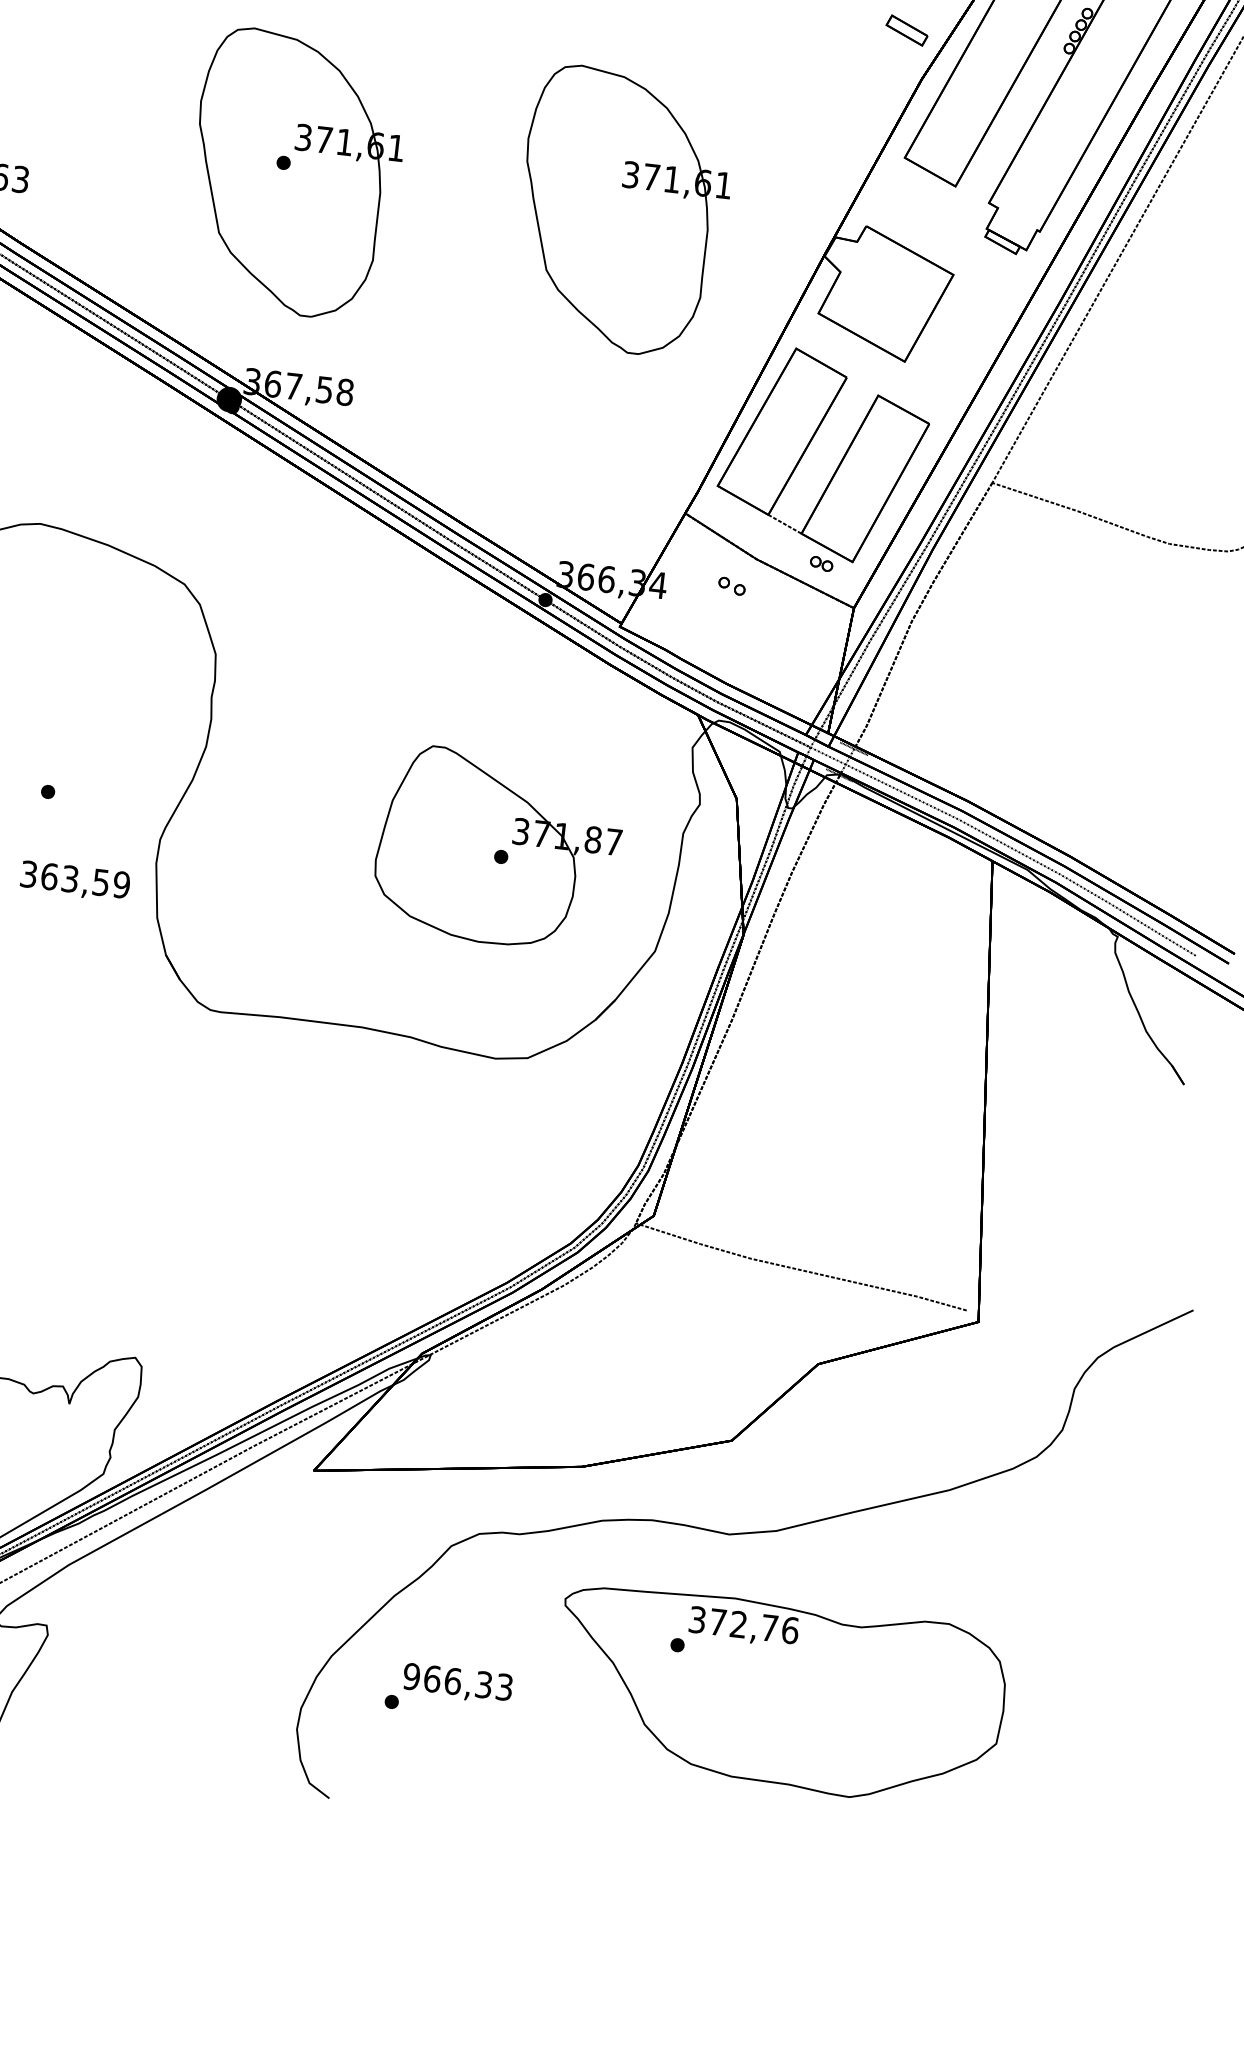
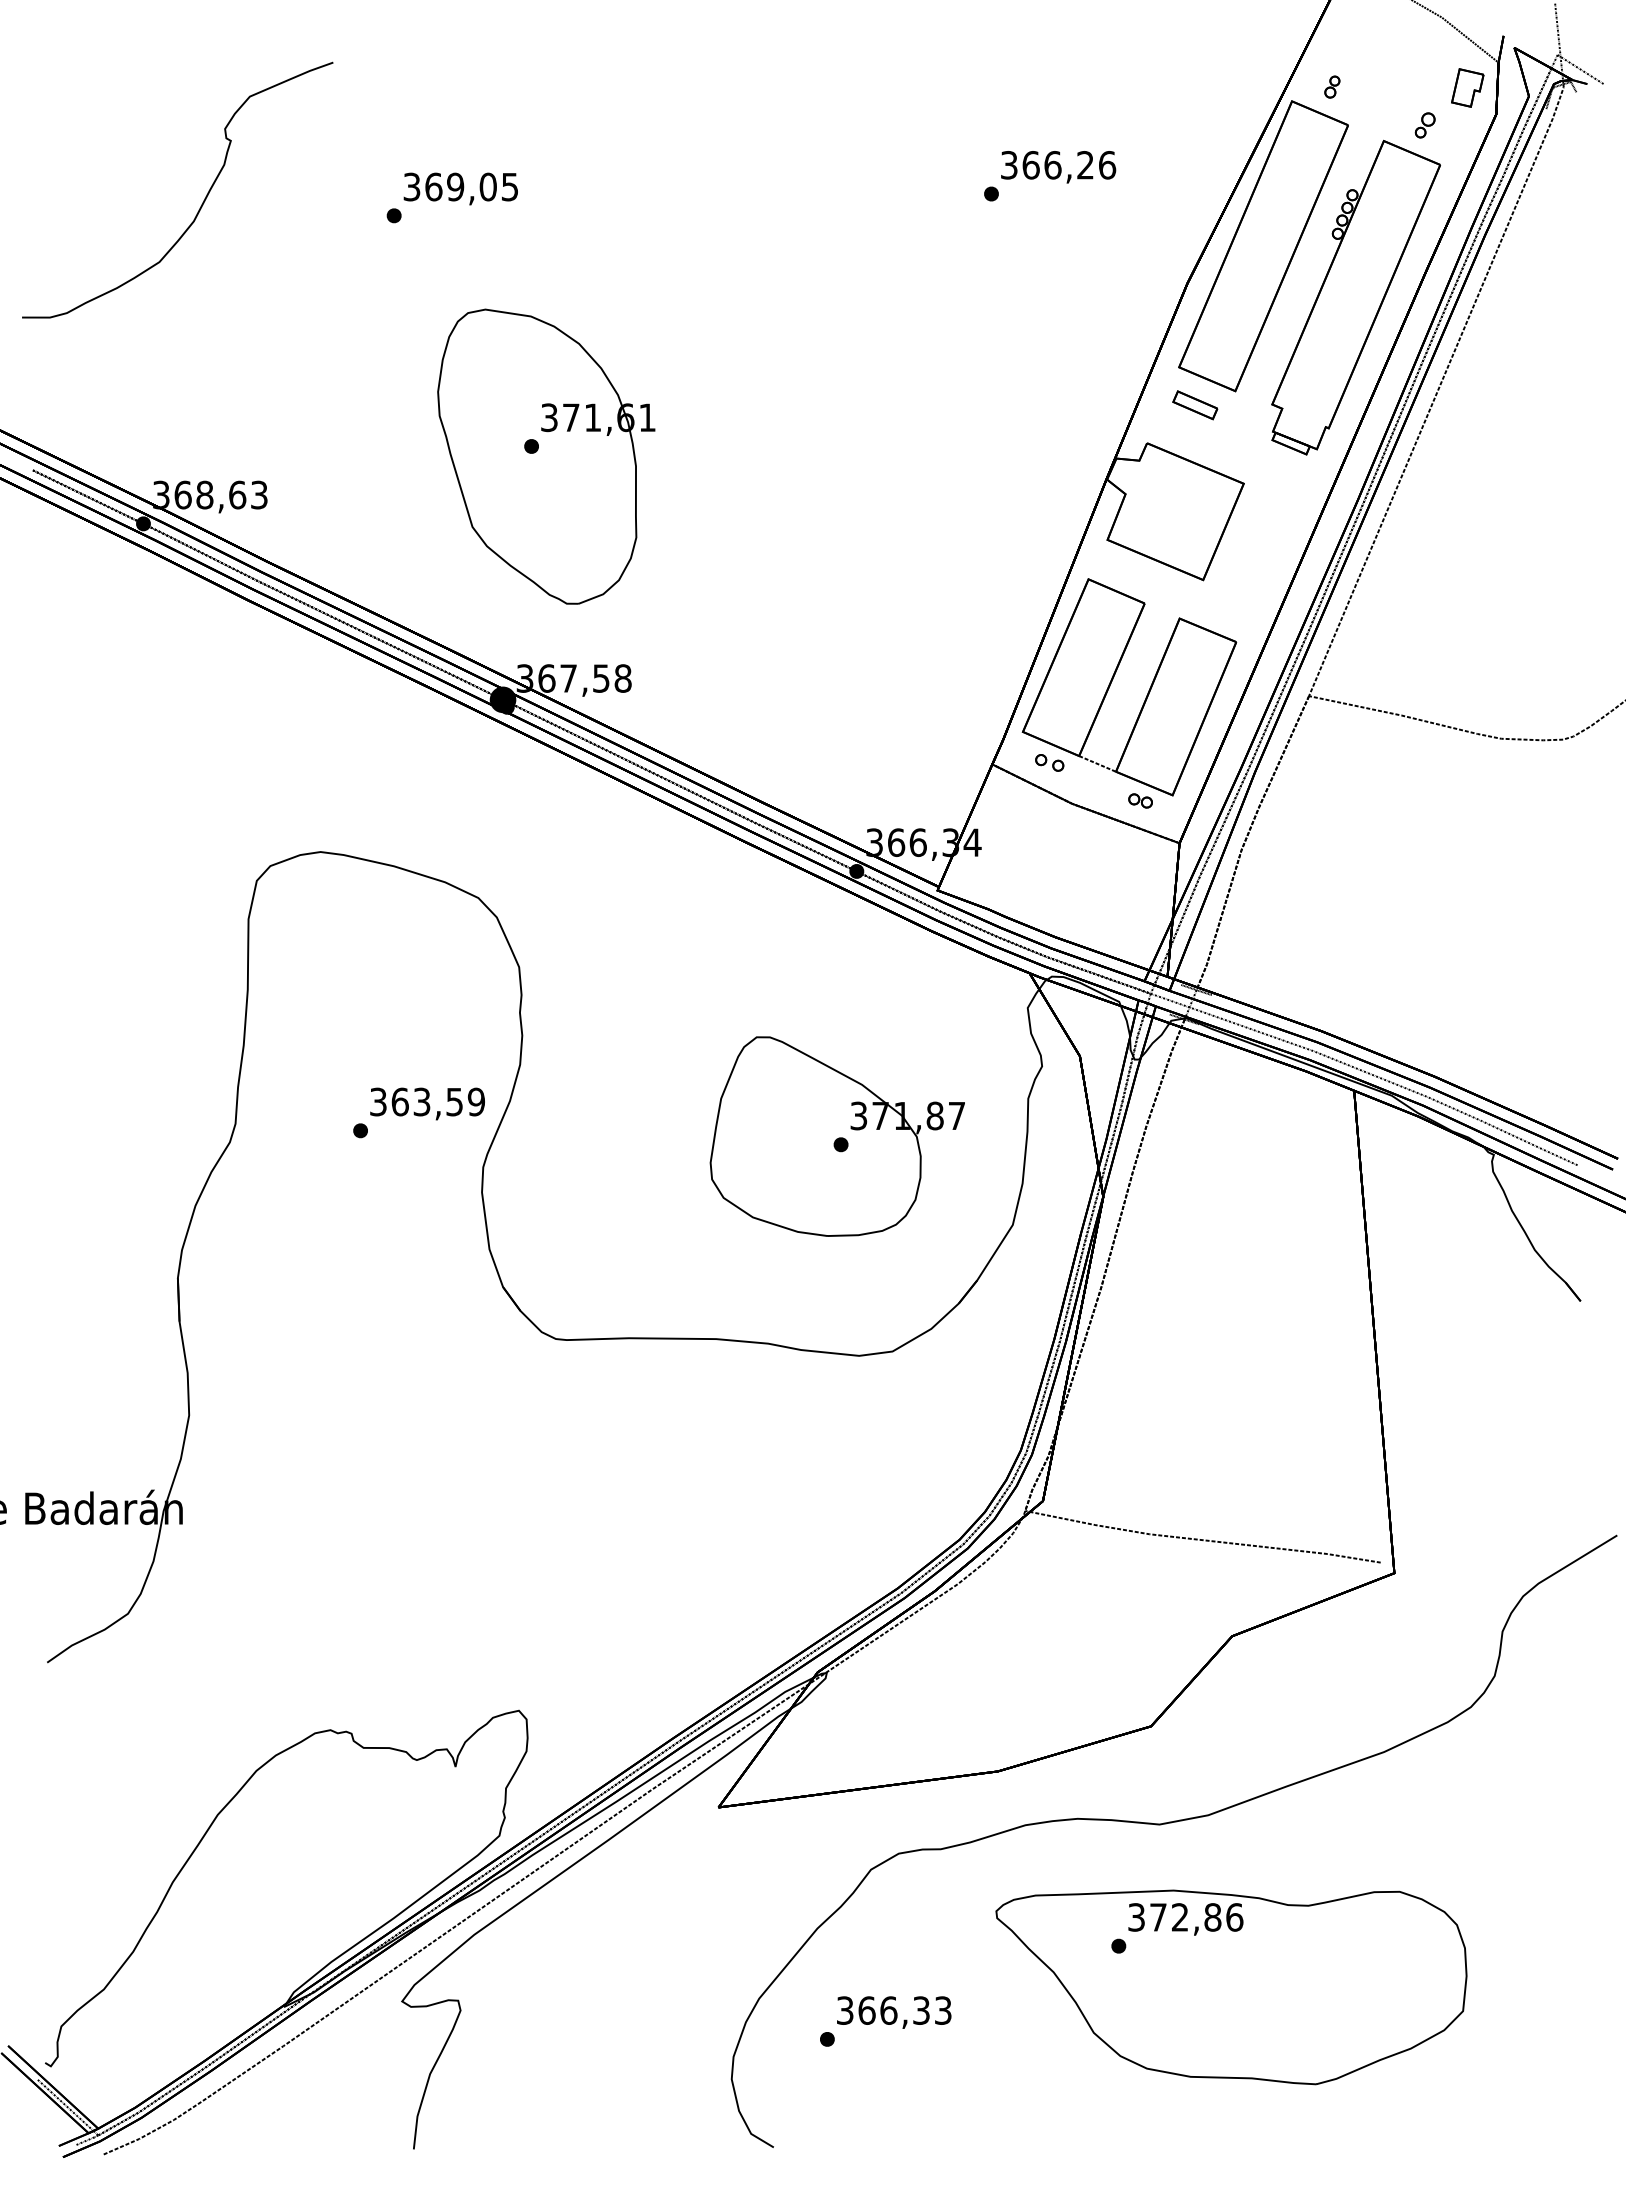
part: (907, 30) -> (1195, 405), moved
part: (624, 211) -> (892, 456), removed
part: (731, 585) -> (1049, 762), moved
text: (75, 881) -> (427, 1103), moved
text: (769, 1628) -> (1212, 1917), 372,76 -> 372,86
text: (411, 1676) -> (844, 2010), 966,33 -> 366,33

